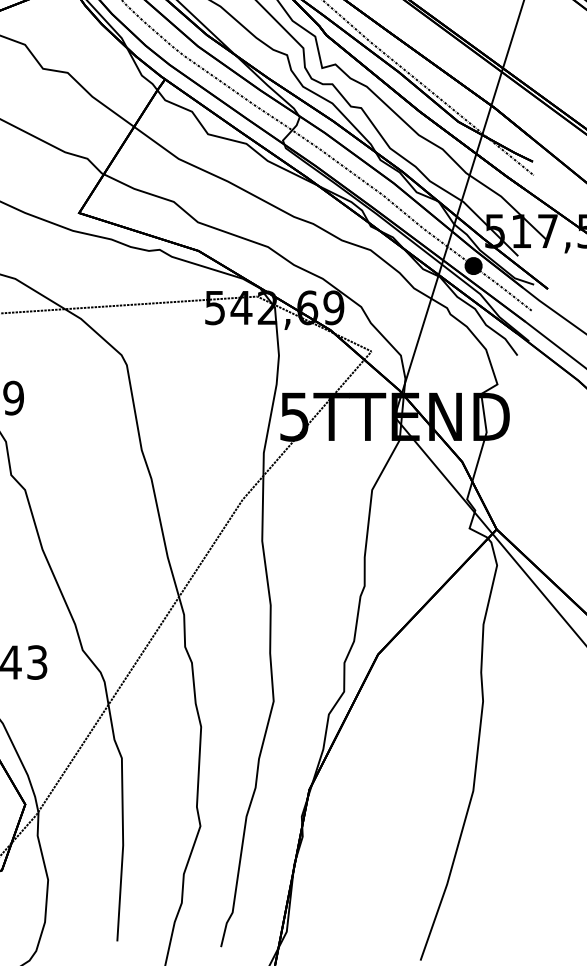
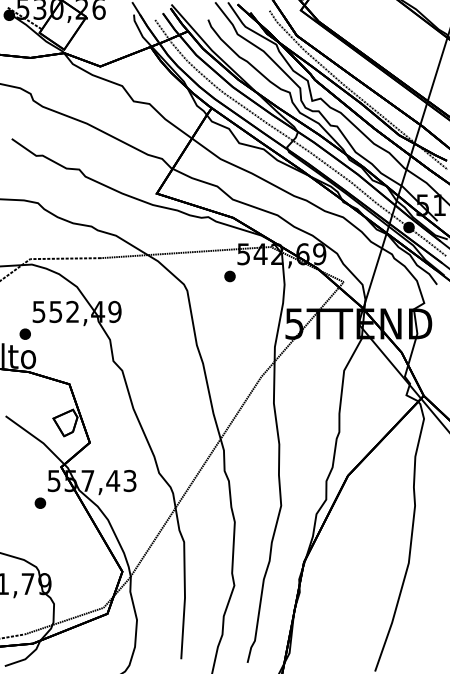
part: (192, 342) -> (229, 276), added

